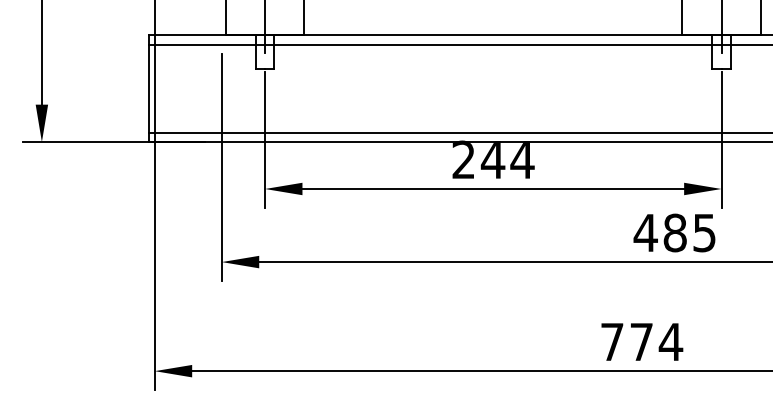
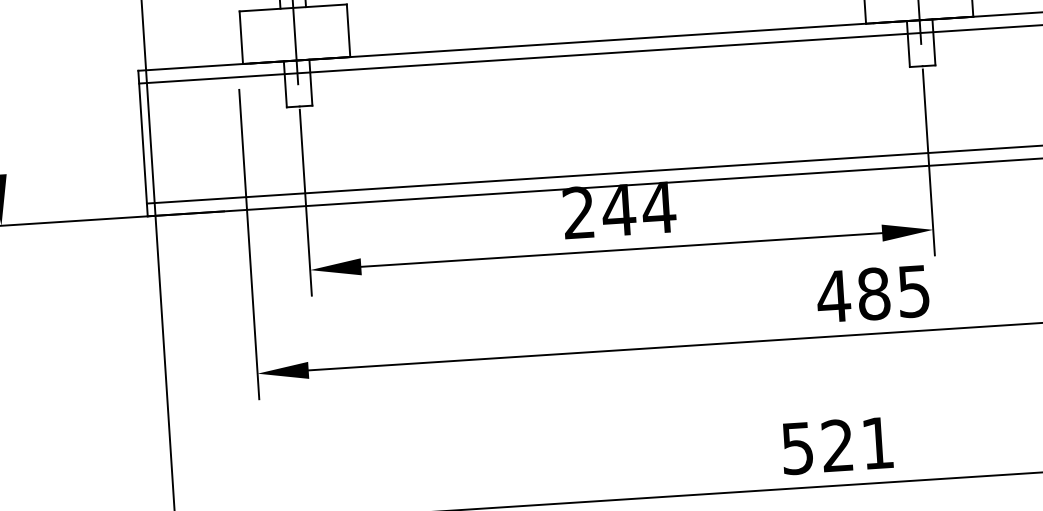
text: (642, 341) -> (838, 444), 774 -> 521

